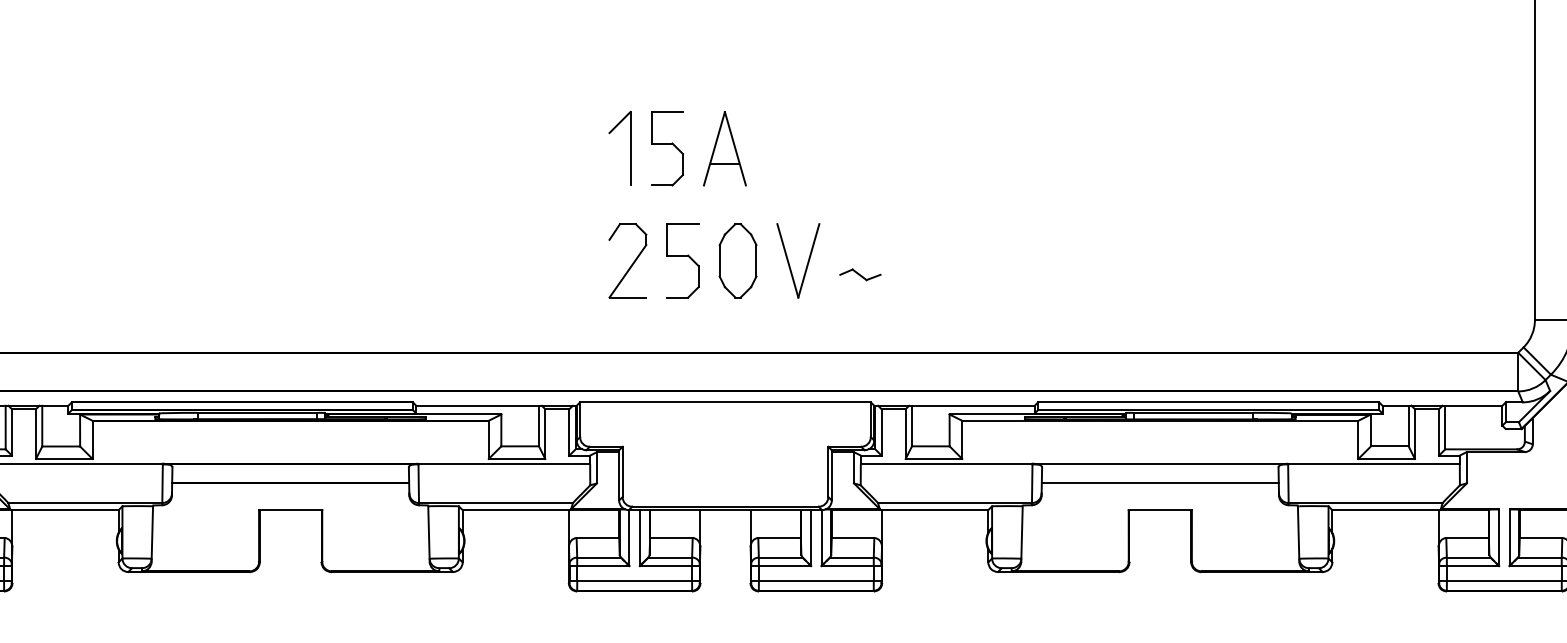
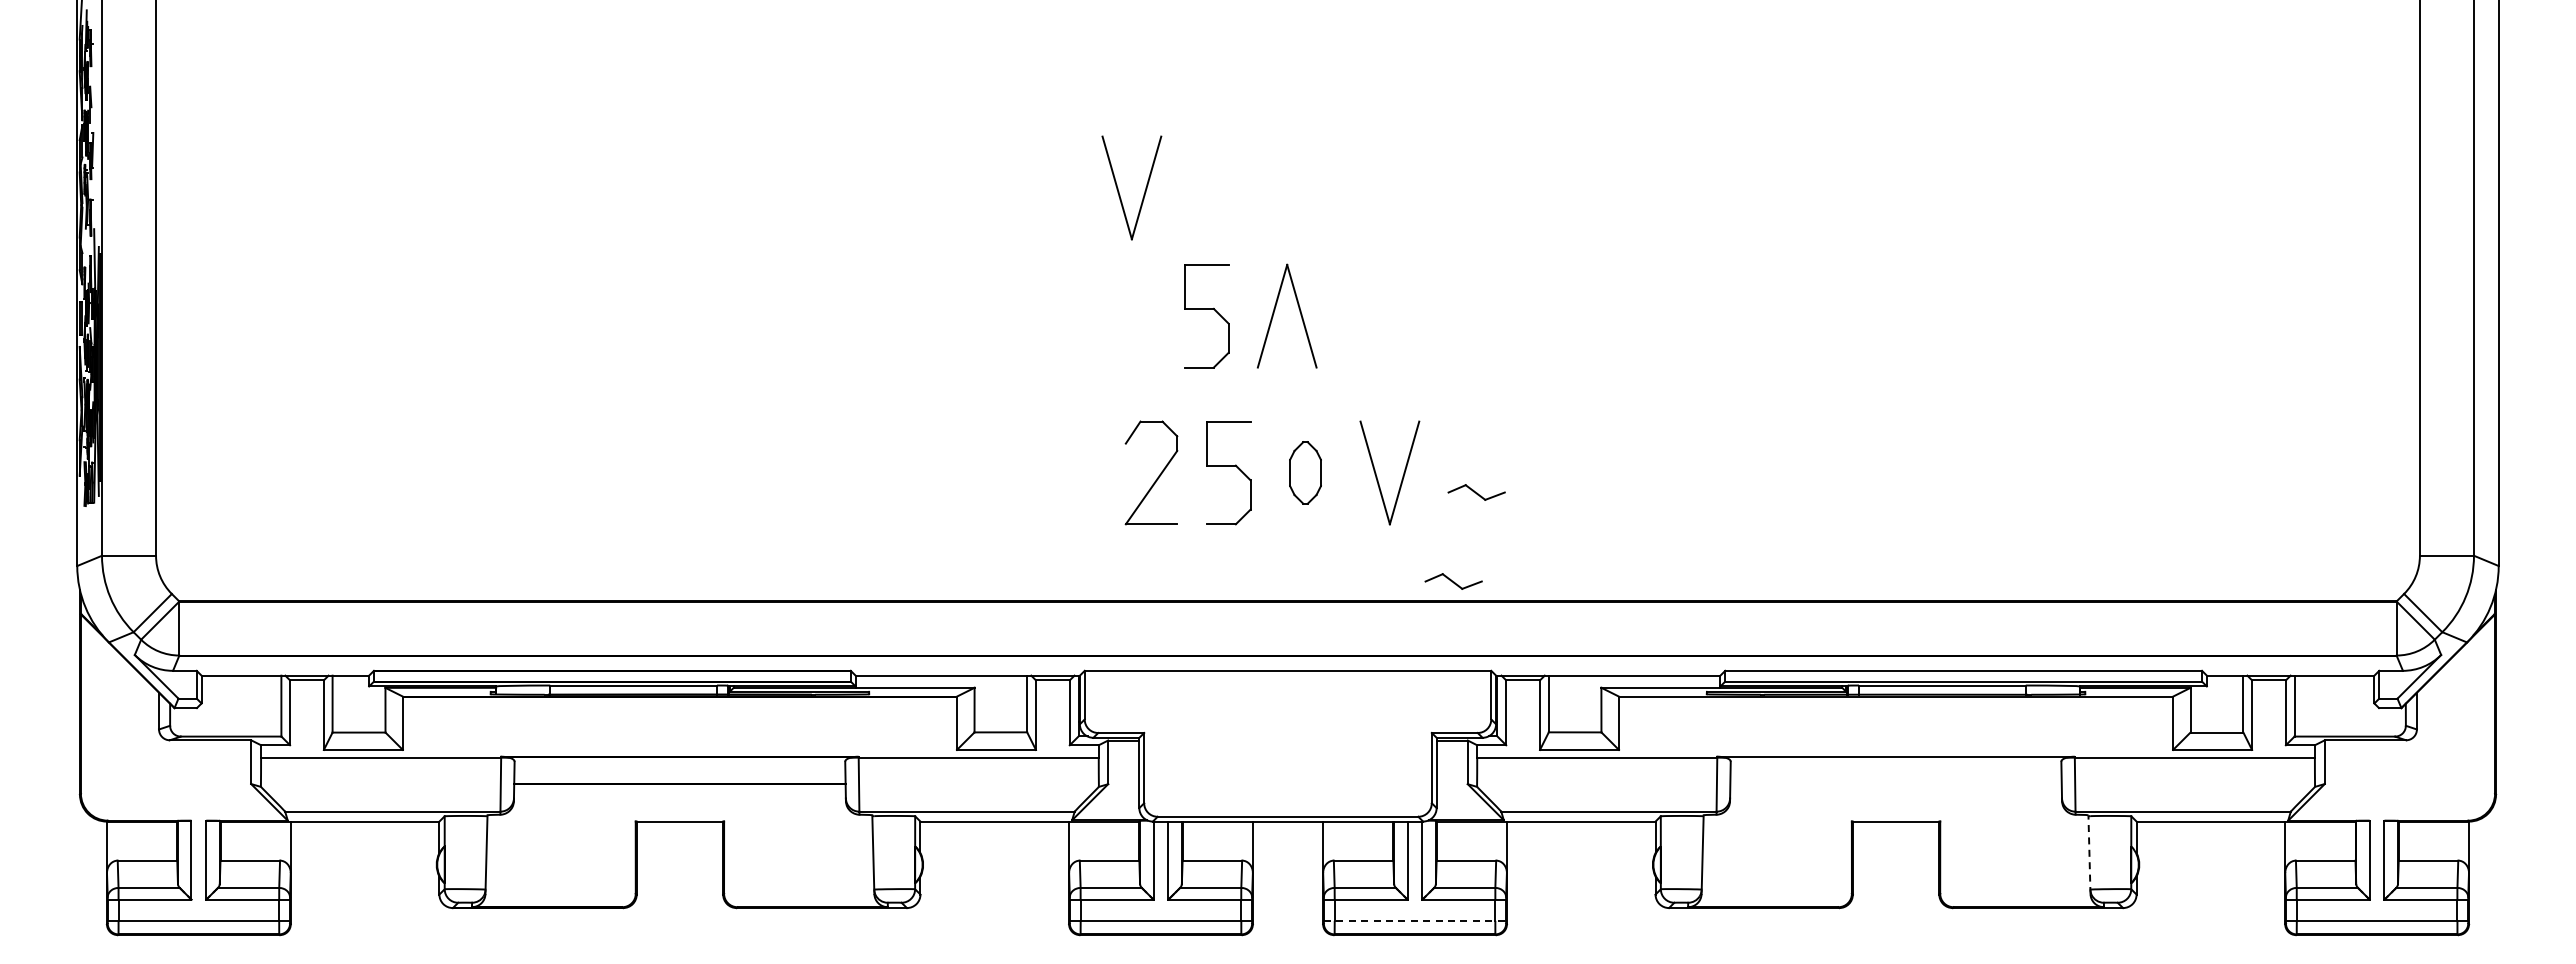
part: (605, 59) -> (1119, 191), added
part: (630, 148) -> (1154, 315), removed
line: (724, 164) -> (1286, 338), removed
part: (738, 260) -> (1305, 472), size x0.6
part: (843, 338) -> (1453, 581), added
line: (1159, 482) -> (1895, 783), removed
line: (1298, 533) -> (2089, 854), solid -> dashed
line: (816, 580) -> (1415, 920), solid -> dashed

